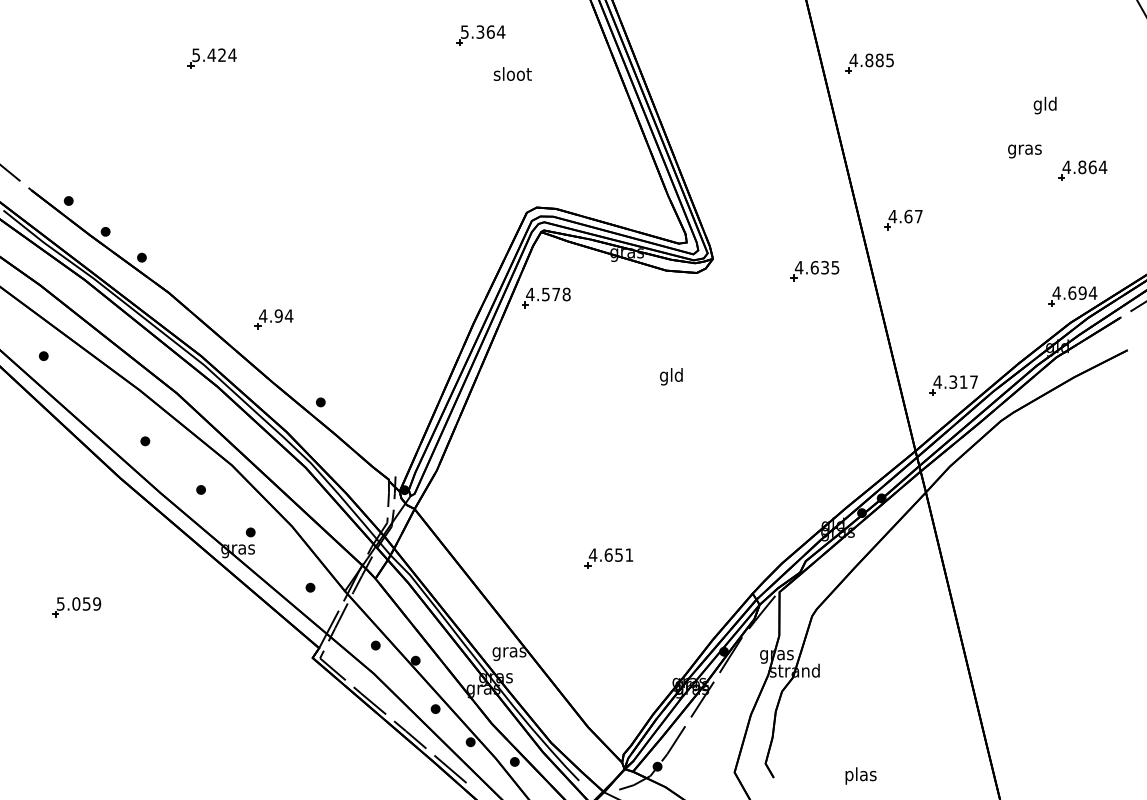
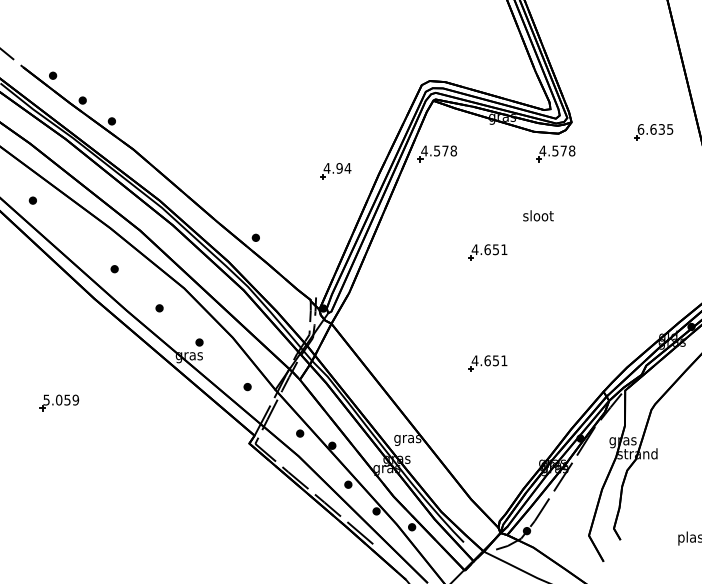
text: (798, 267) -> (640, 129), 4.635 -> 6.635
part: (693, 297) -> (555, 153), added
part: (273, 319) -> (335, 171), moved
text: (671, 376) -> (538, 217), gld -> sloot
part: (608, 420) -> (487, 252), added

